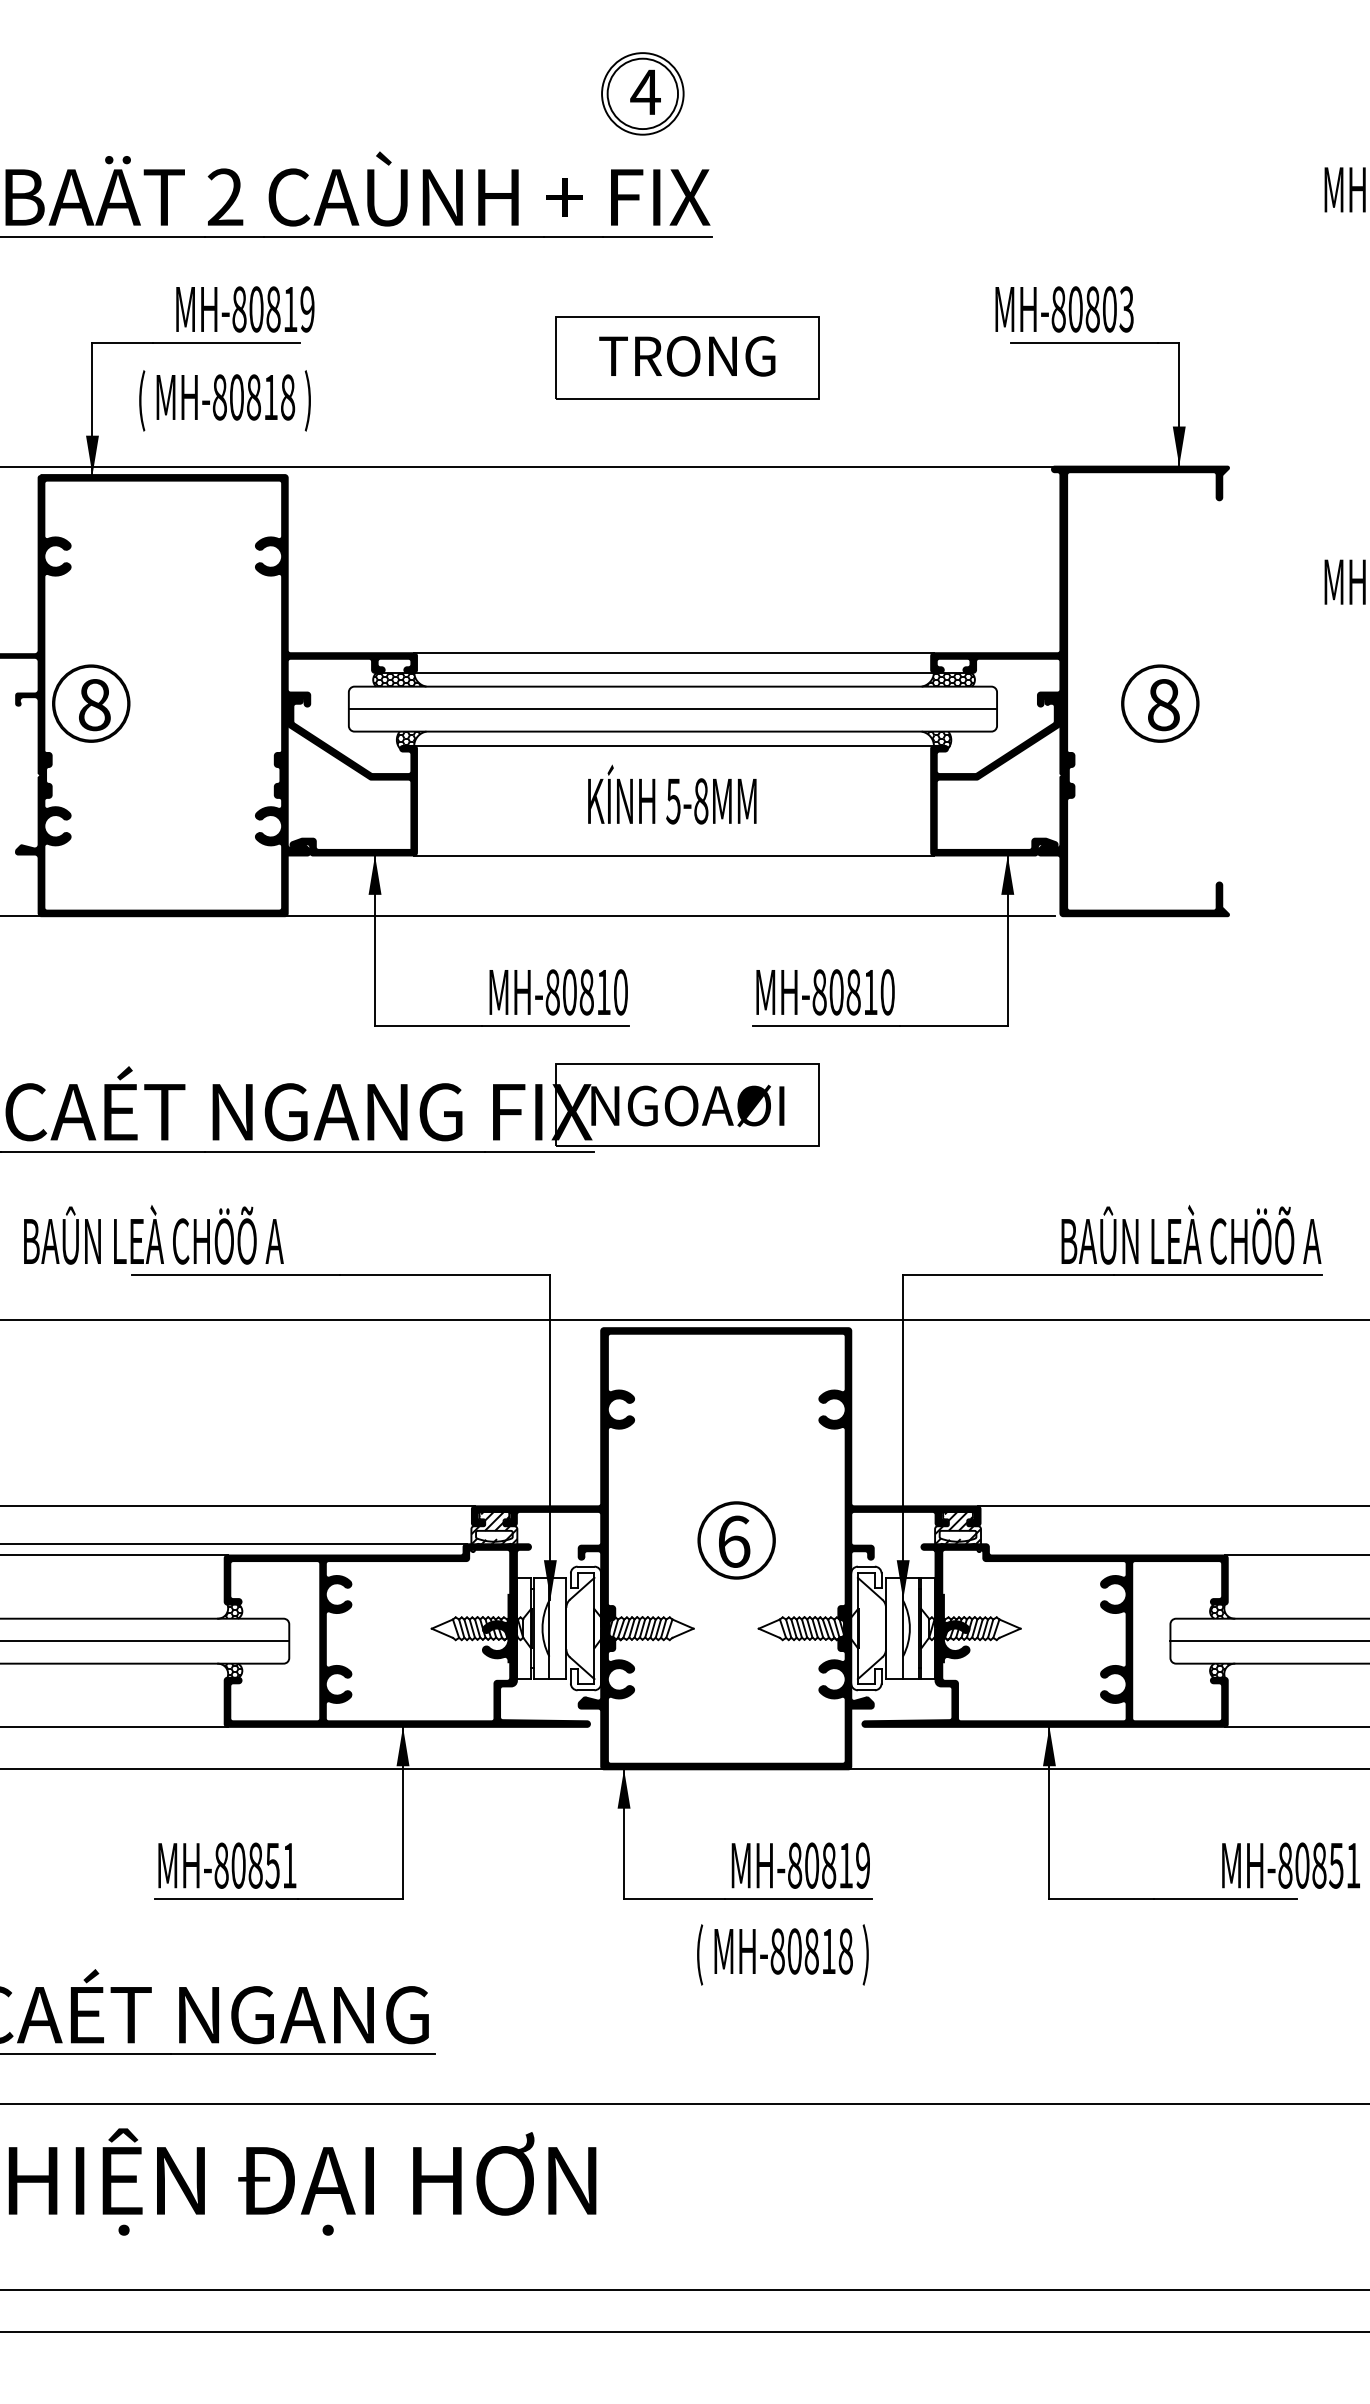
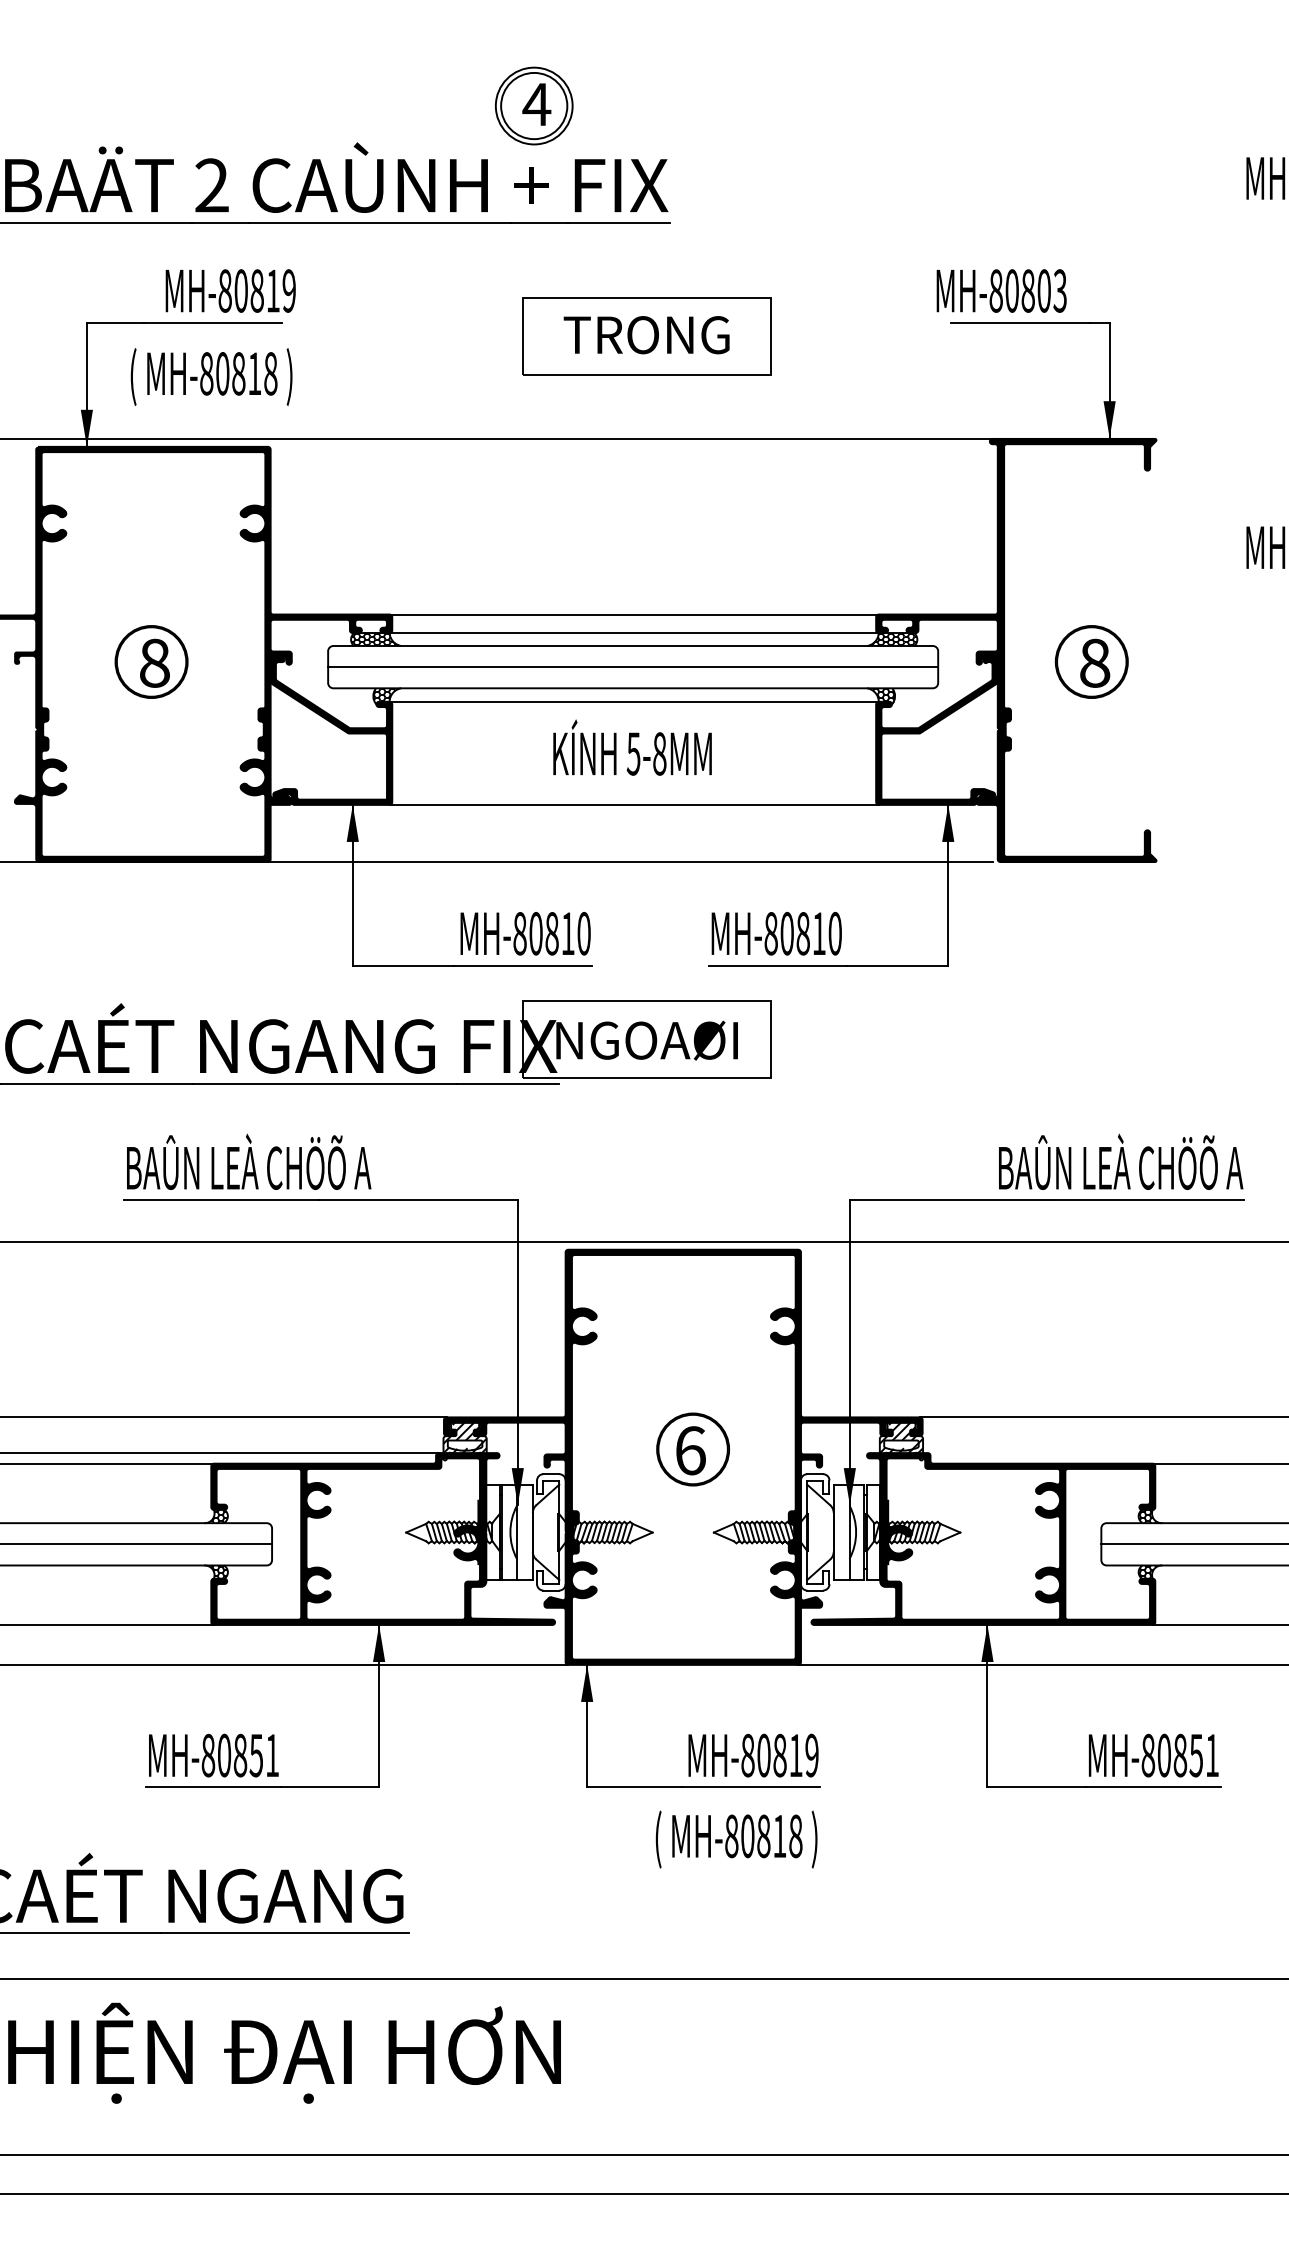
part: (642, 93) -> (533, 105), moved
part: (91, 703) -> (151, 661), moved
text: (153, 1234) -> (248, 1161), moved
text: (1290, 1865) -> (1153, 1755), moved

